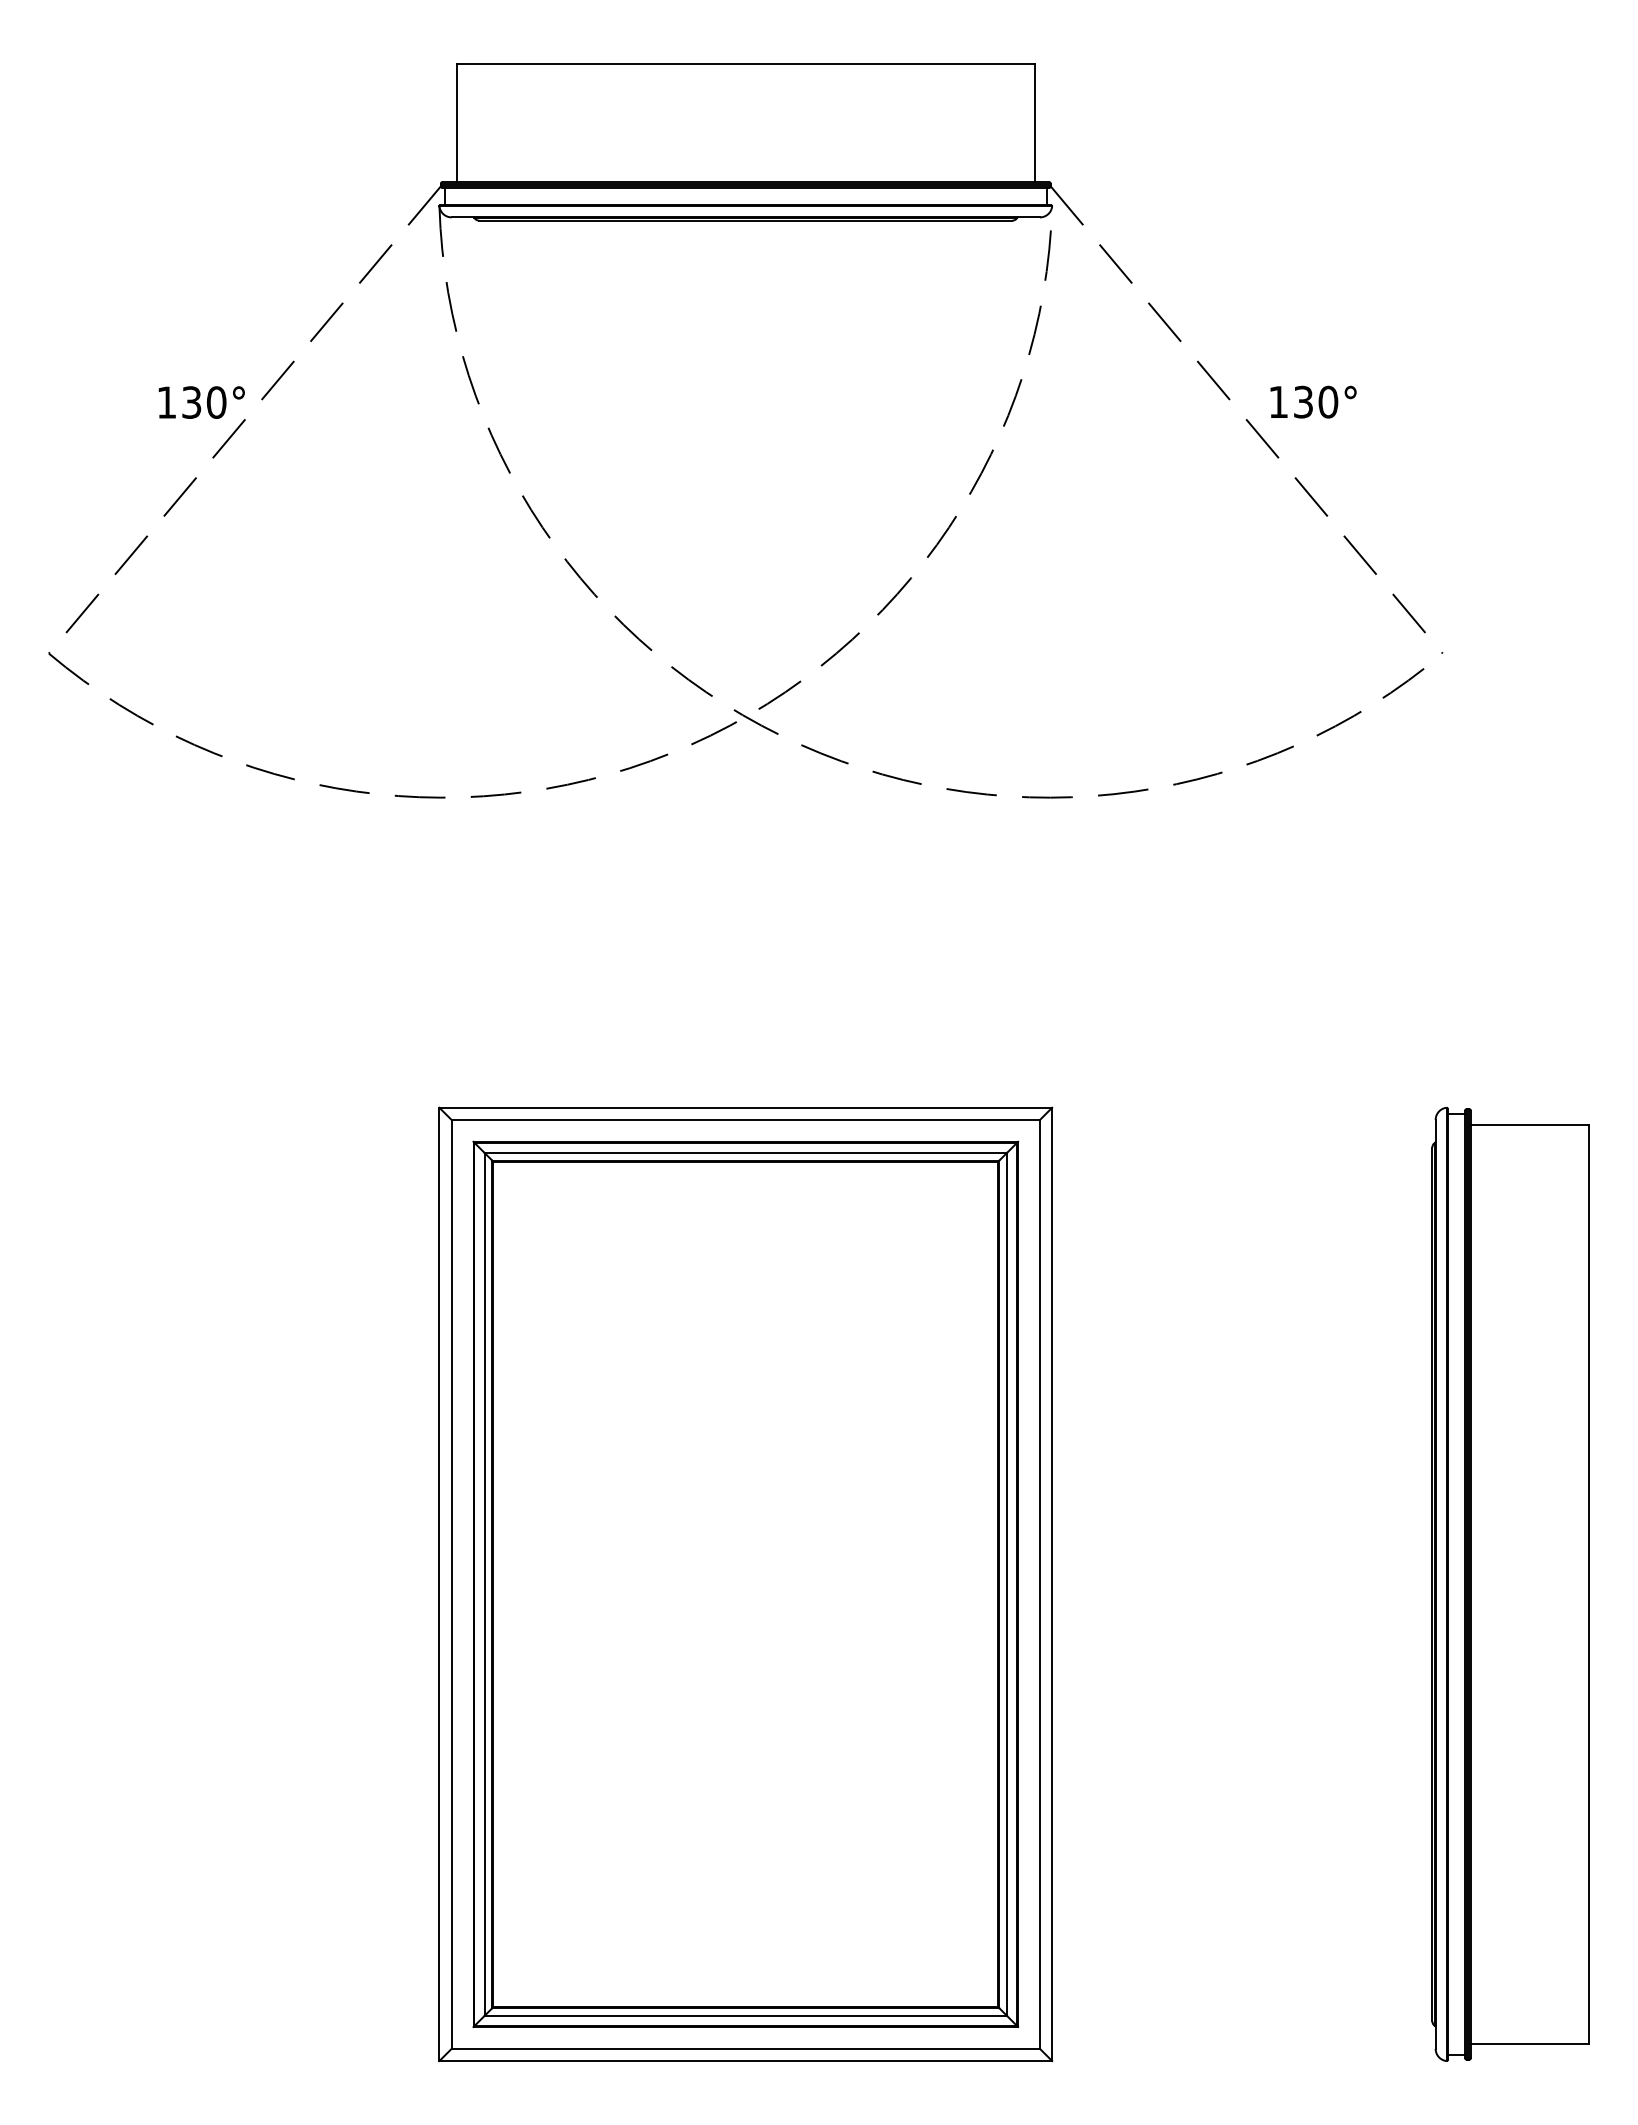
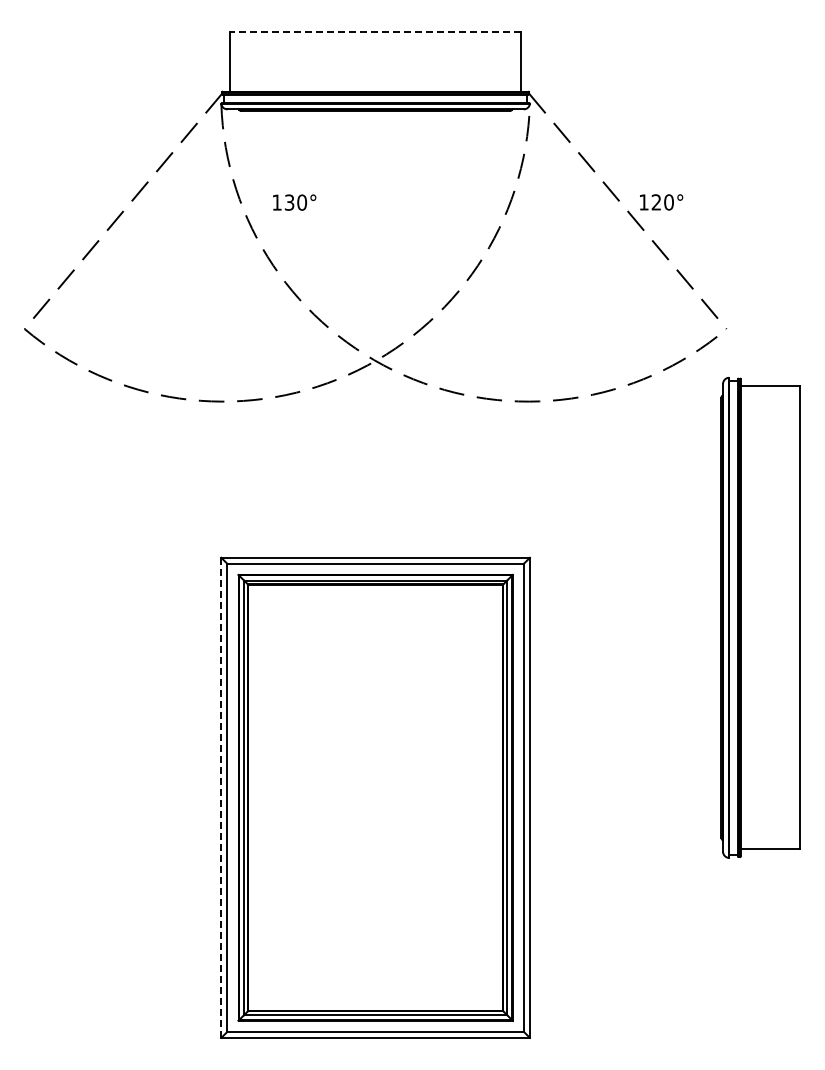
line: (745, 64) -> (375, 32), solid -> dashed
text: (201, 402) -> (294, 202), moved
text: (1303, 402) -> (656, 202), 130° -> 120°
part: (1509, 1583) -> (760, 617), moved
line: (439, 1585) -> (221, 798), solid -> dashed

